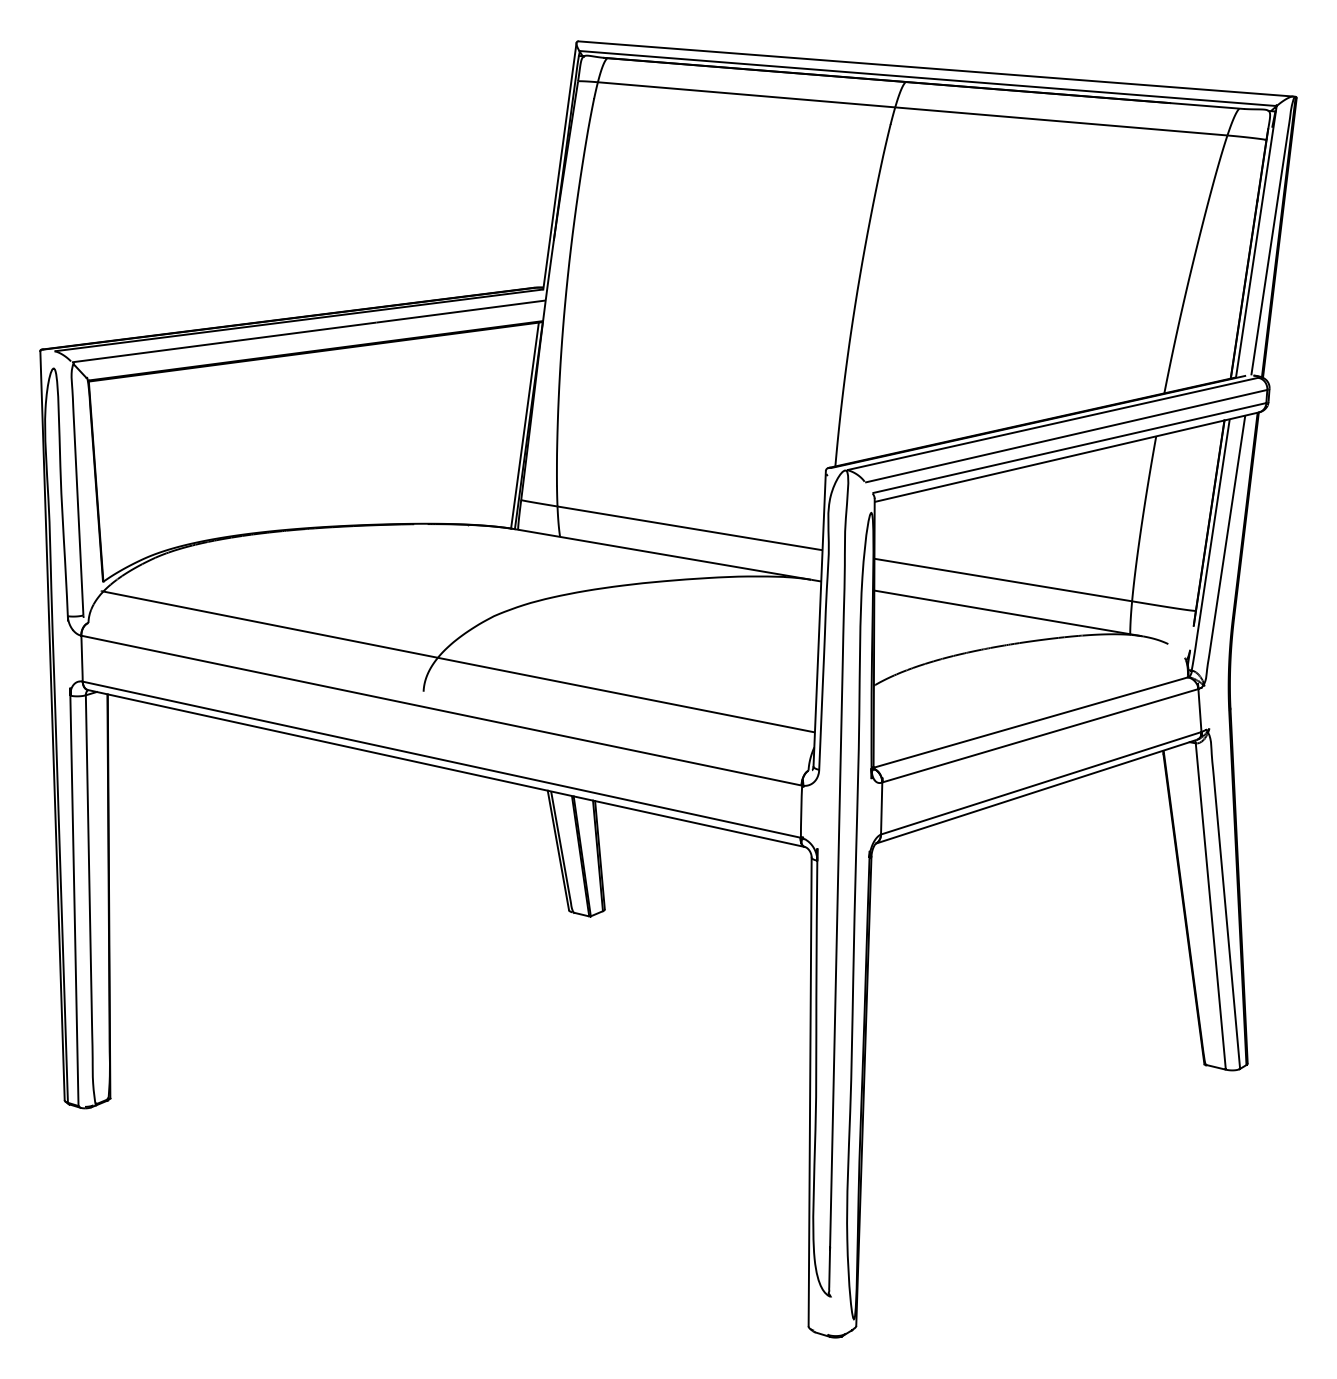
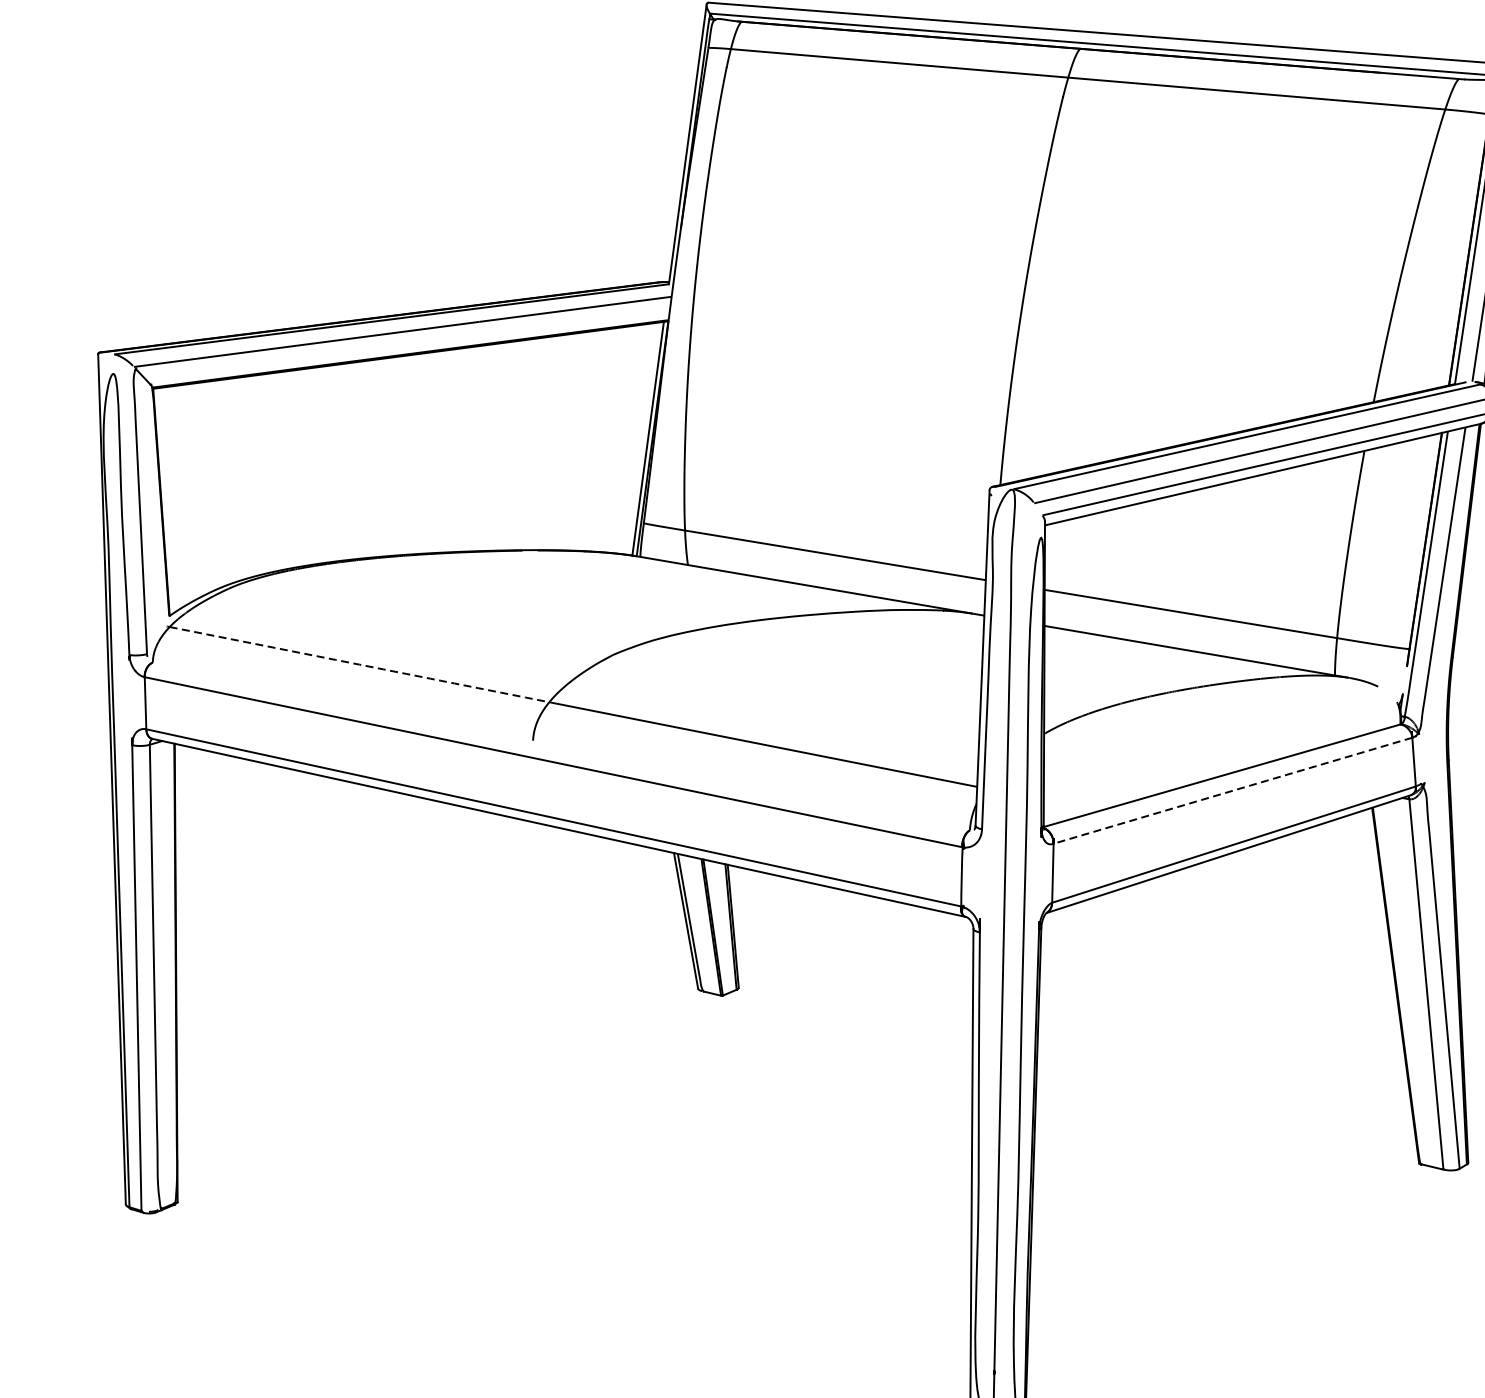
arc: (270, 624) -> (359, 664), solid -> dashed
line: (1040, 735) -> (1233, 790), solid -> dashed

